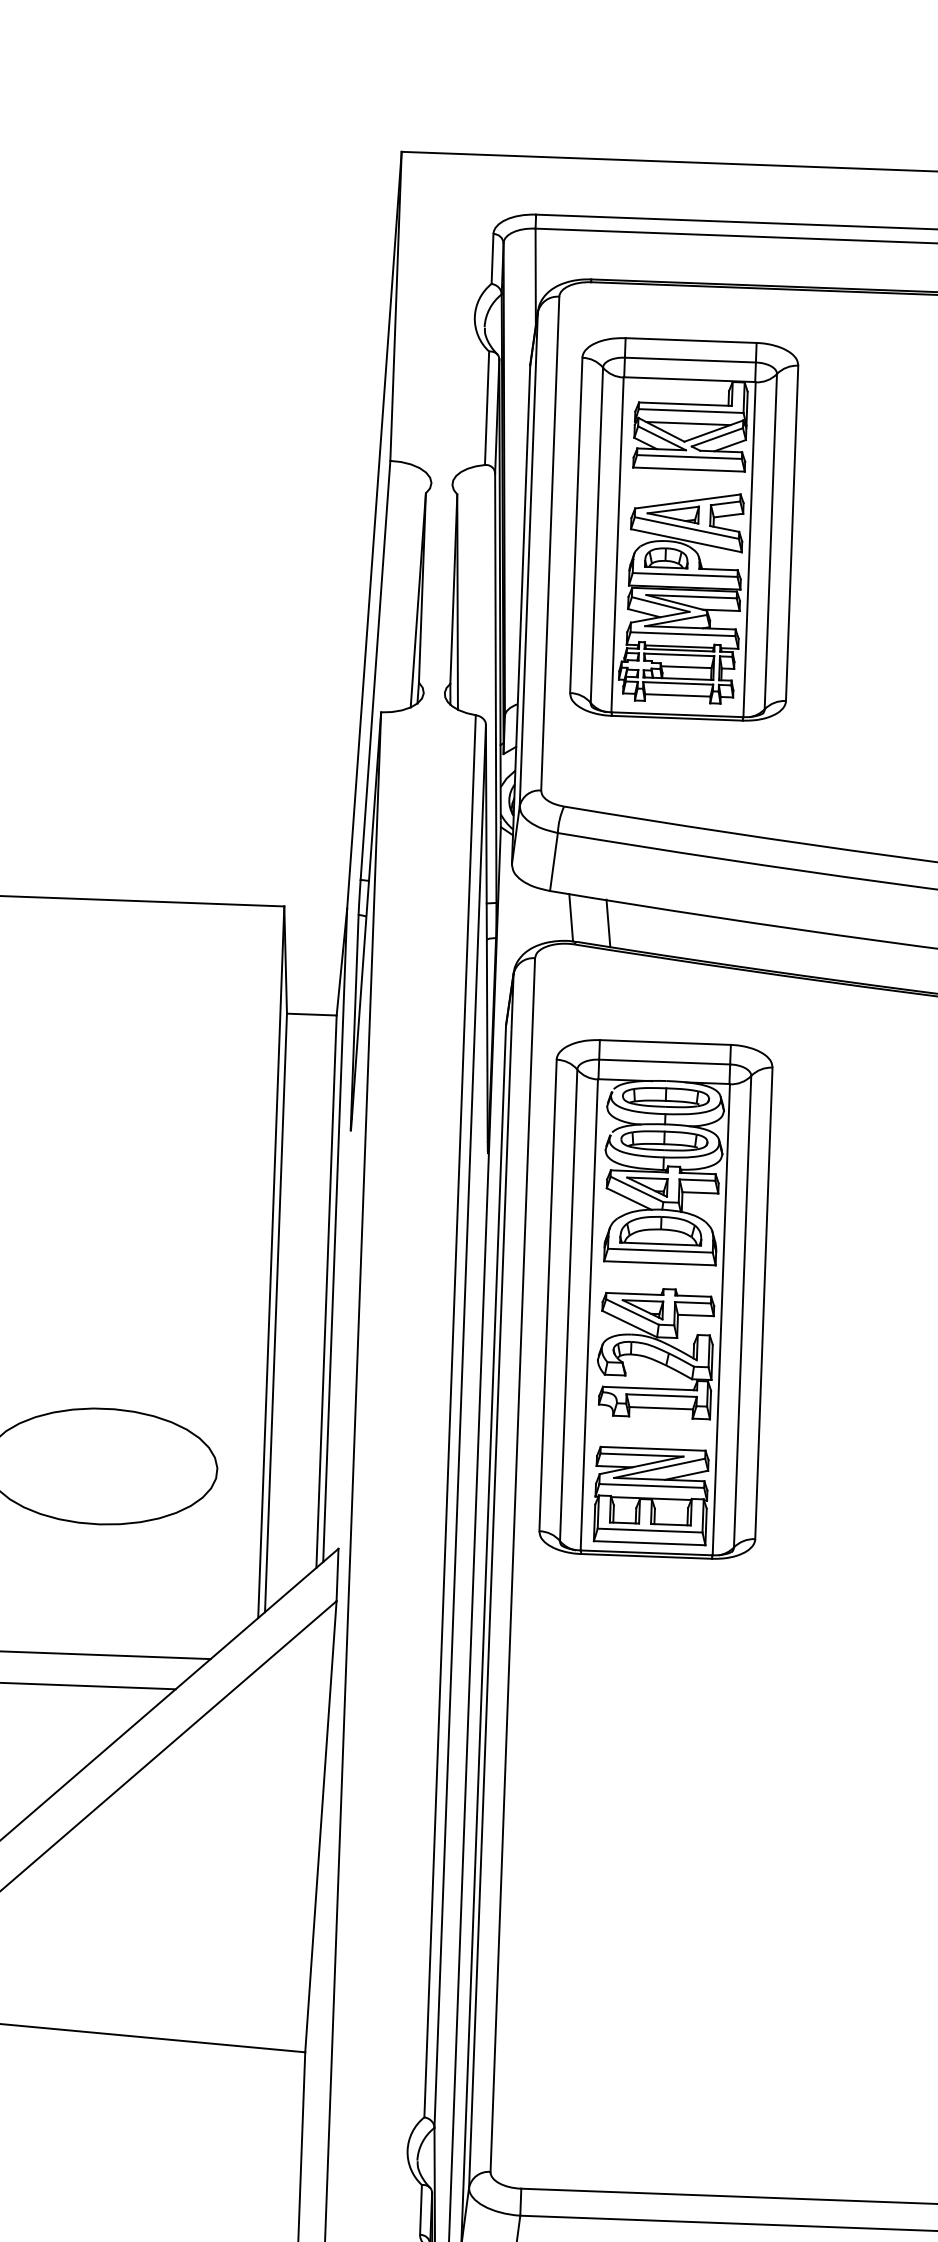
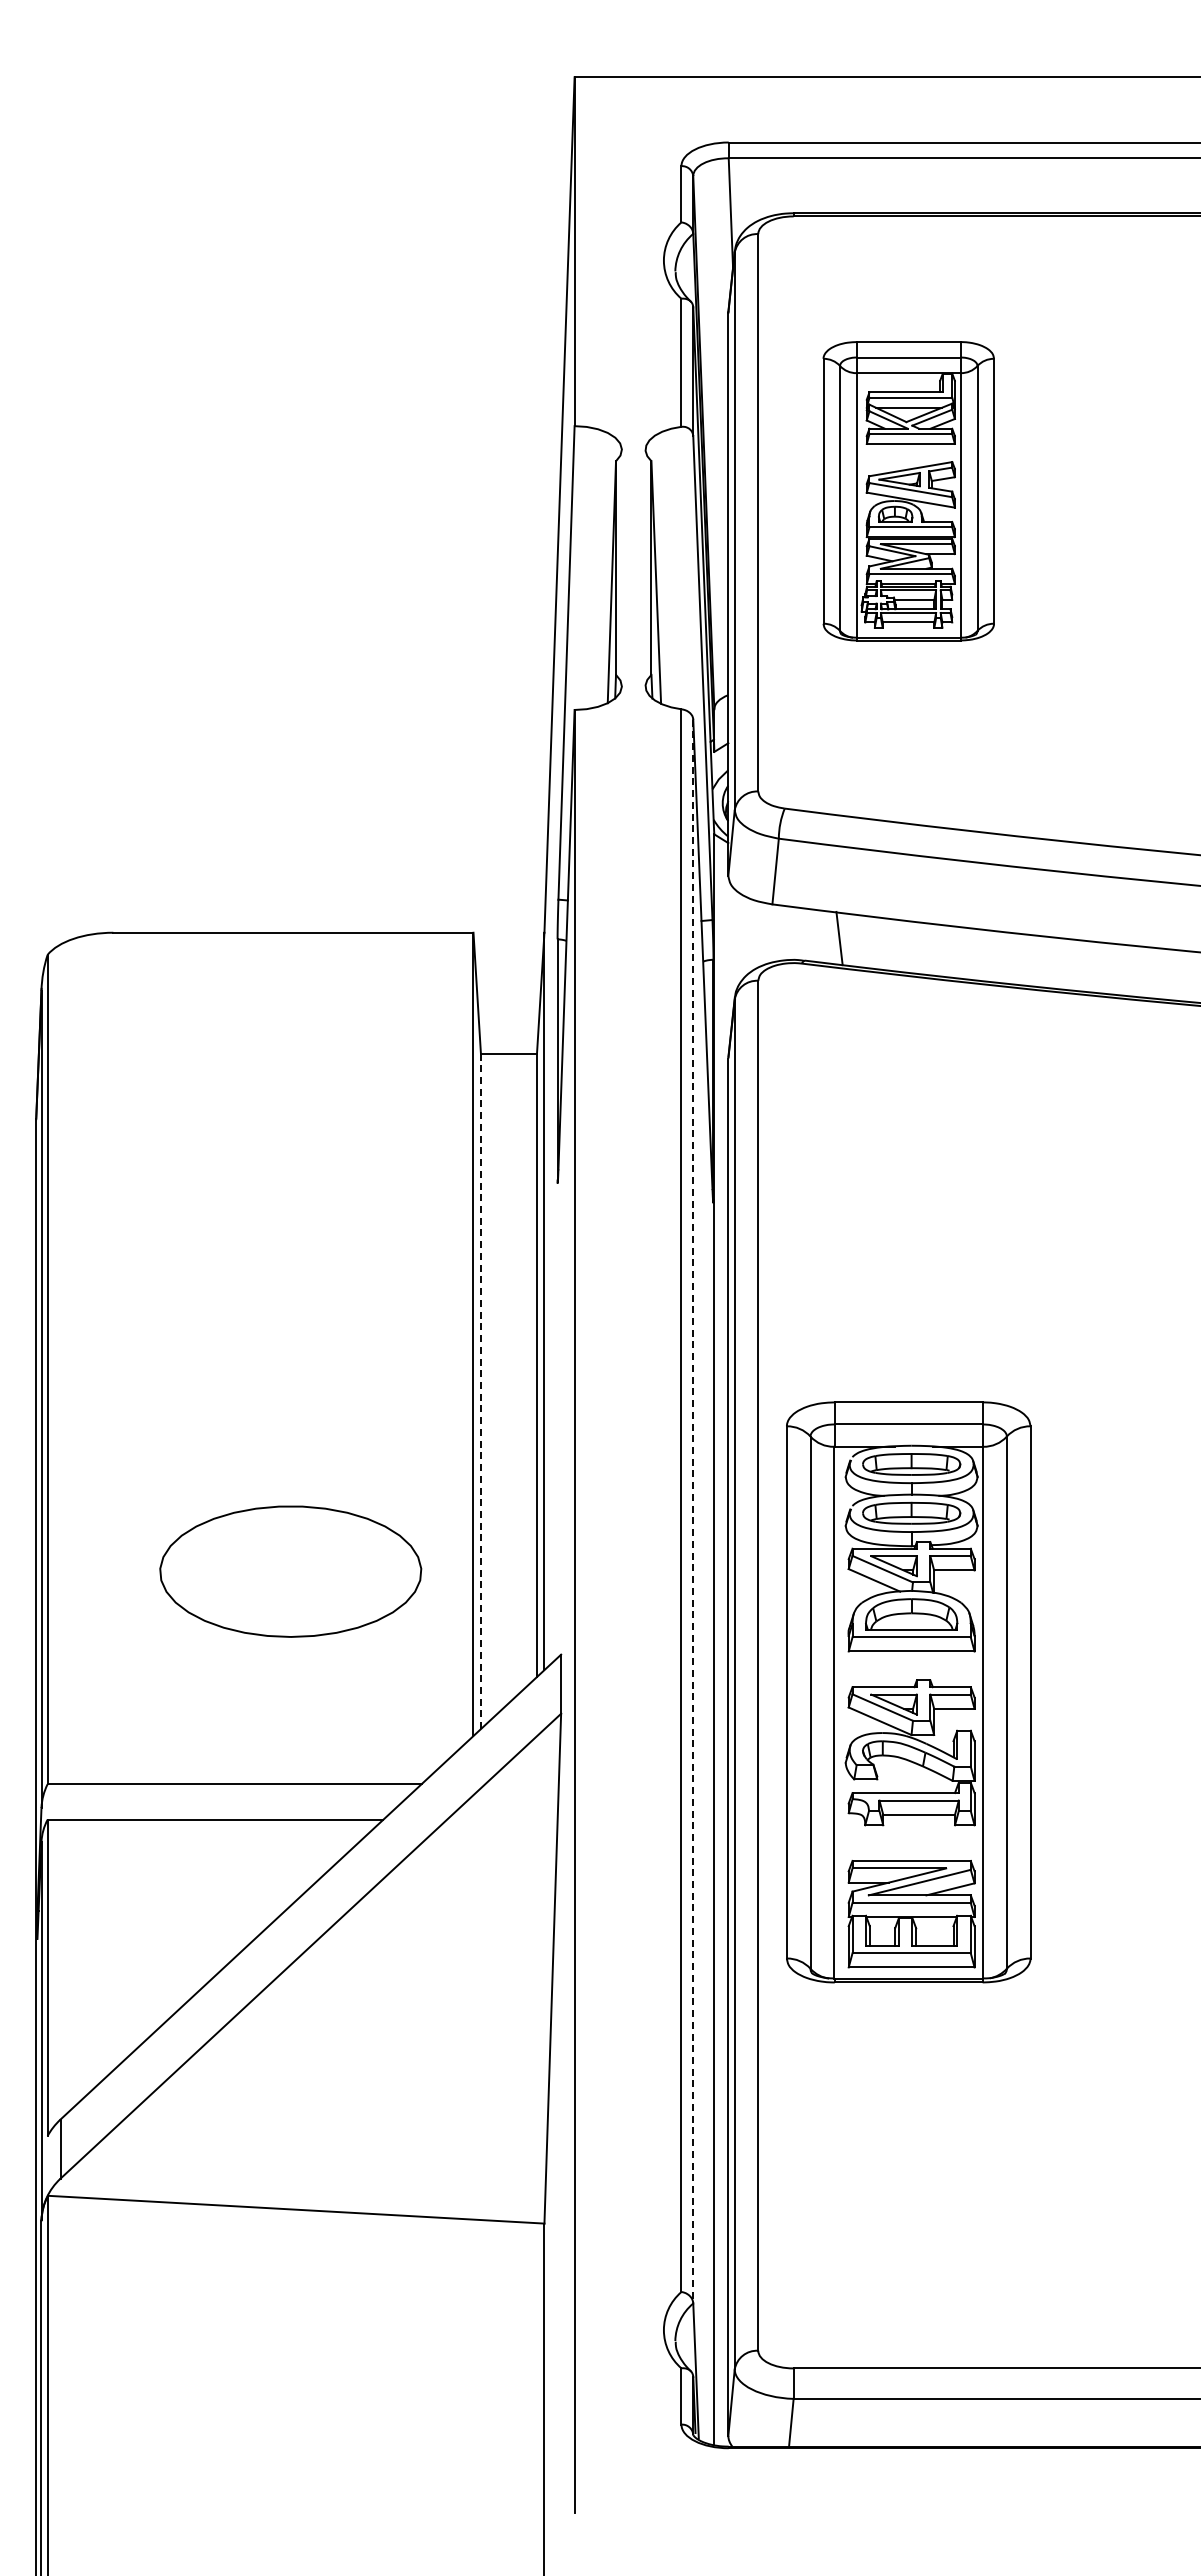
part: (684, 529) -> (908, 491), size x0.7
line: (571, 917) -> (797, 933), removed
part: (655, 1299) -> (908, 1692), moved
line: (275, 1313) -> (480, 1391), solid -> dashed
line: (460, 1426) -> (693, 1511), solid -> dashed

